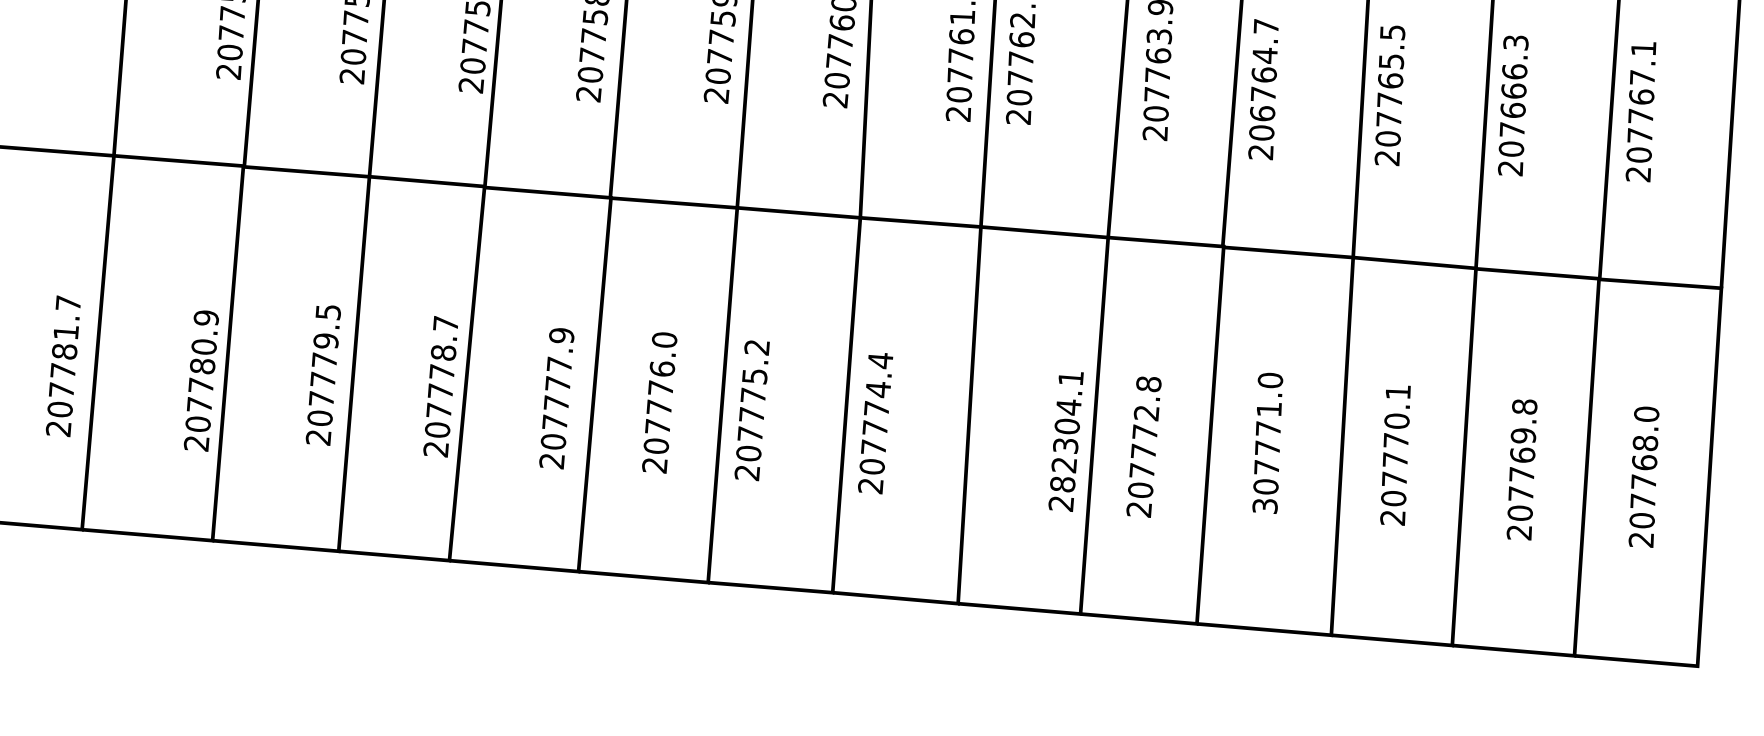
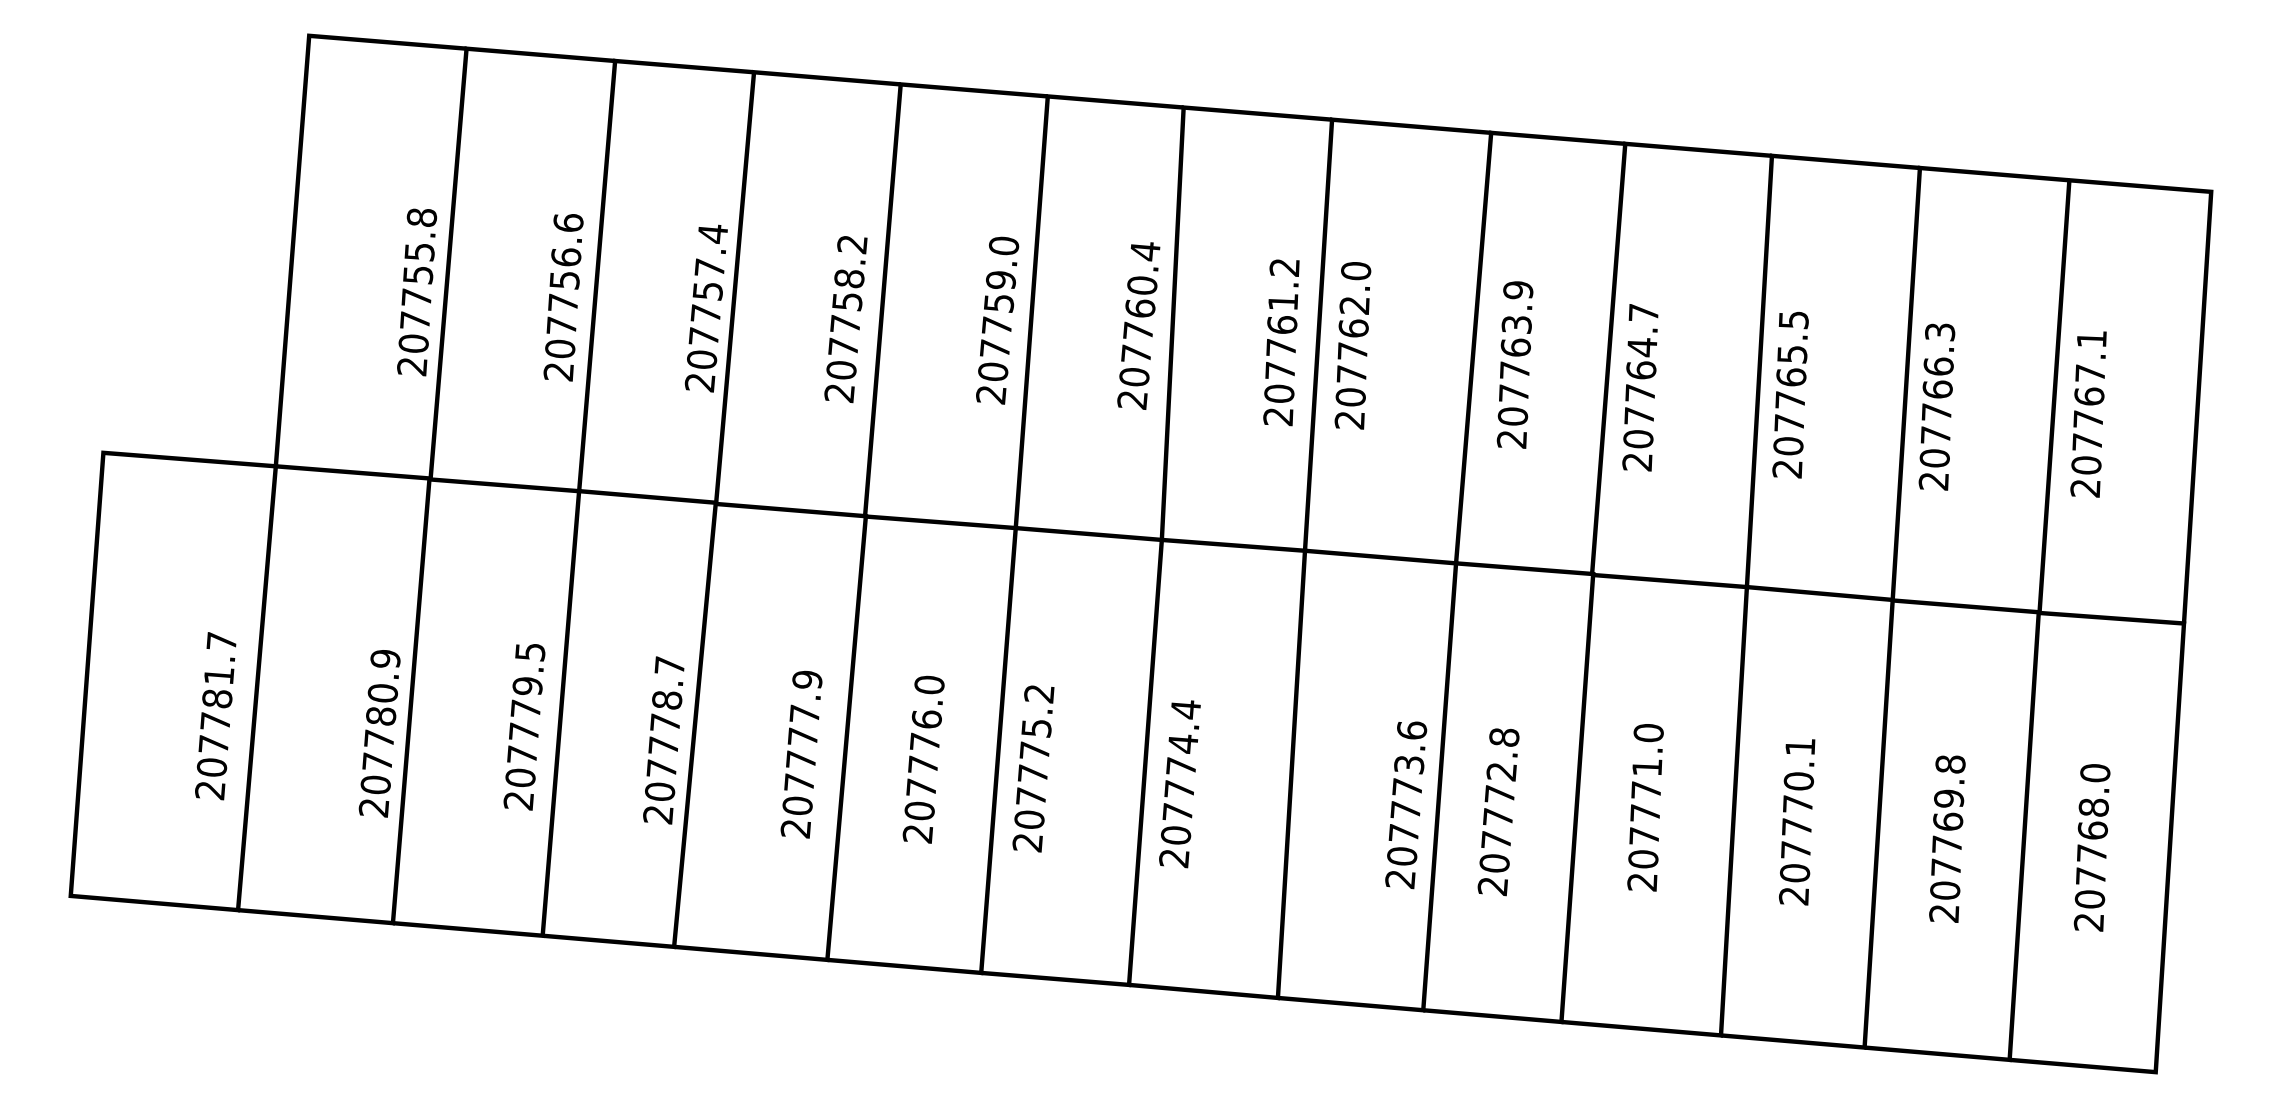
text: (1512, 110) -> (1936, 412), 207666.3 -> 207766.3
text: (1262, 113) -> (1639, 416), 206764.7 -> 207764.7
text: (1067, 431) -> (1407, 793), 282304.1 -> 207773.6
text: (1265, 506) -> (1642, 882), 307771.0 -> 207771.0

